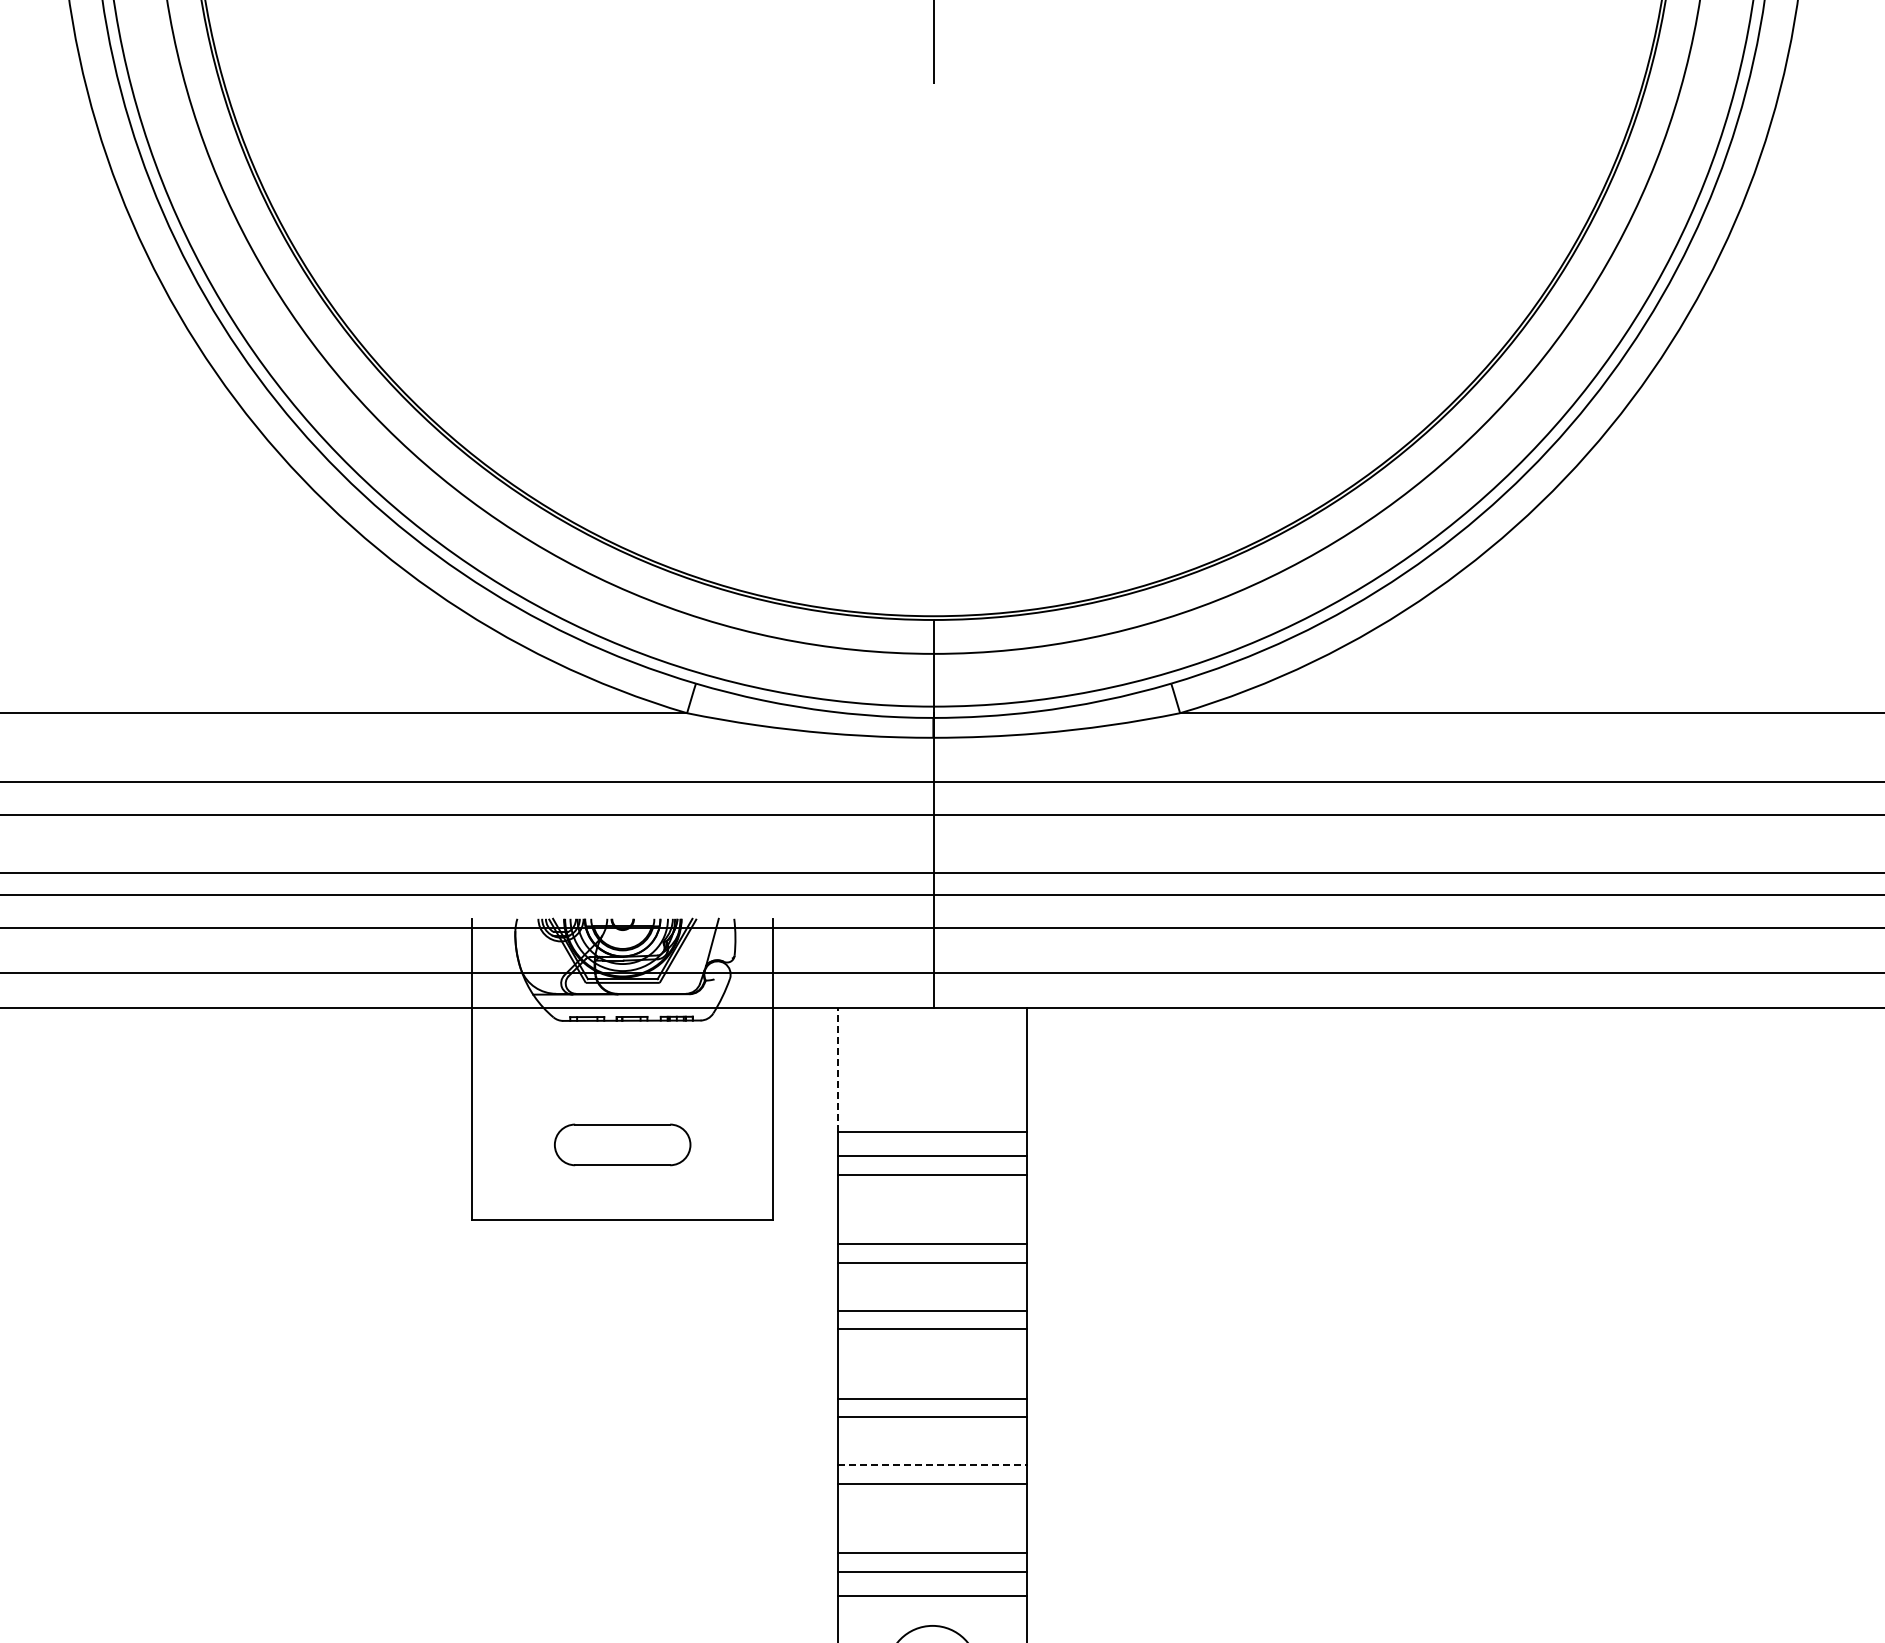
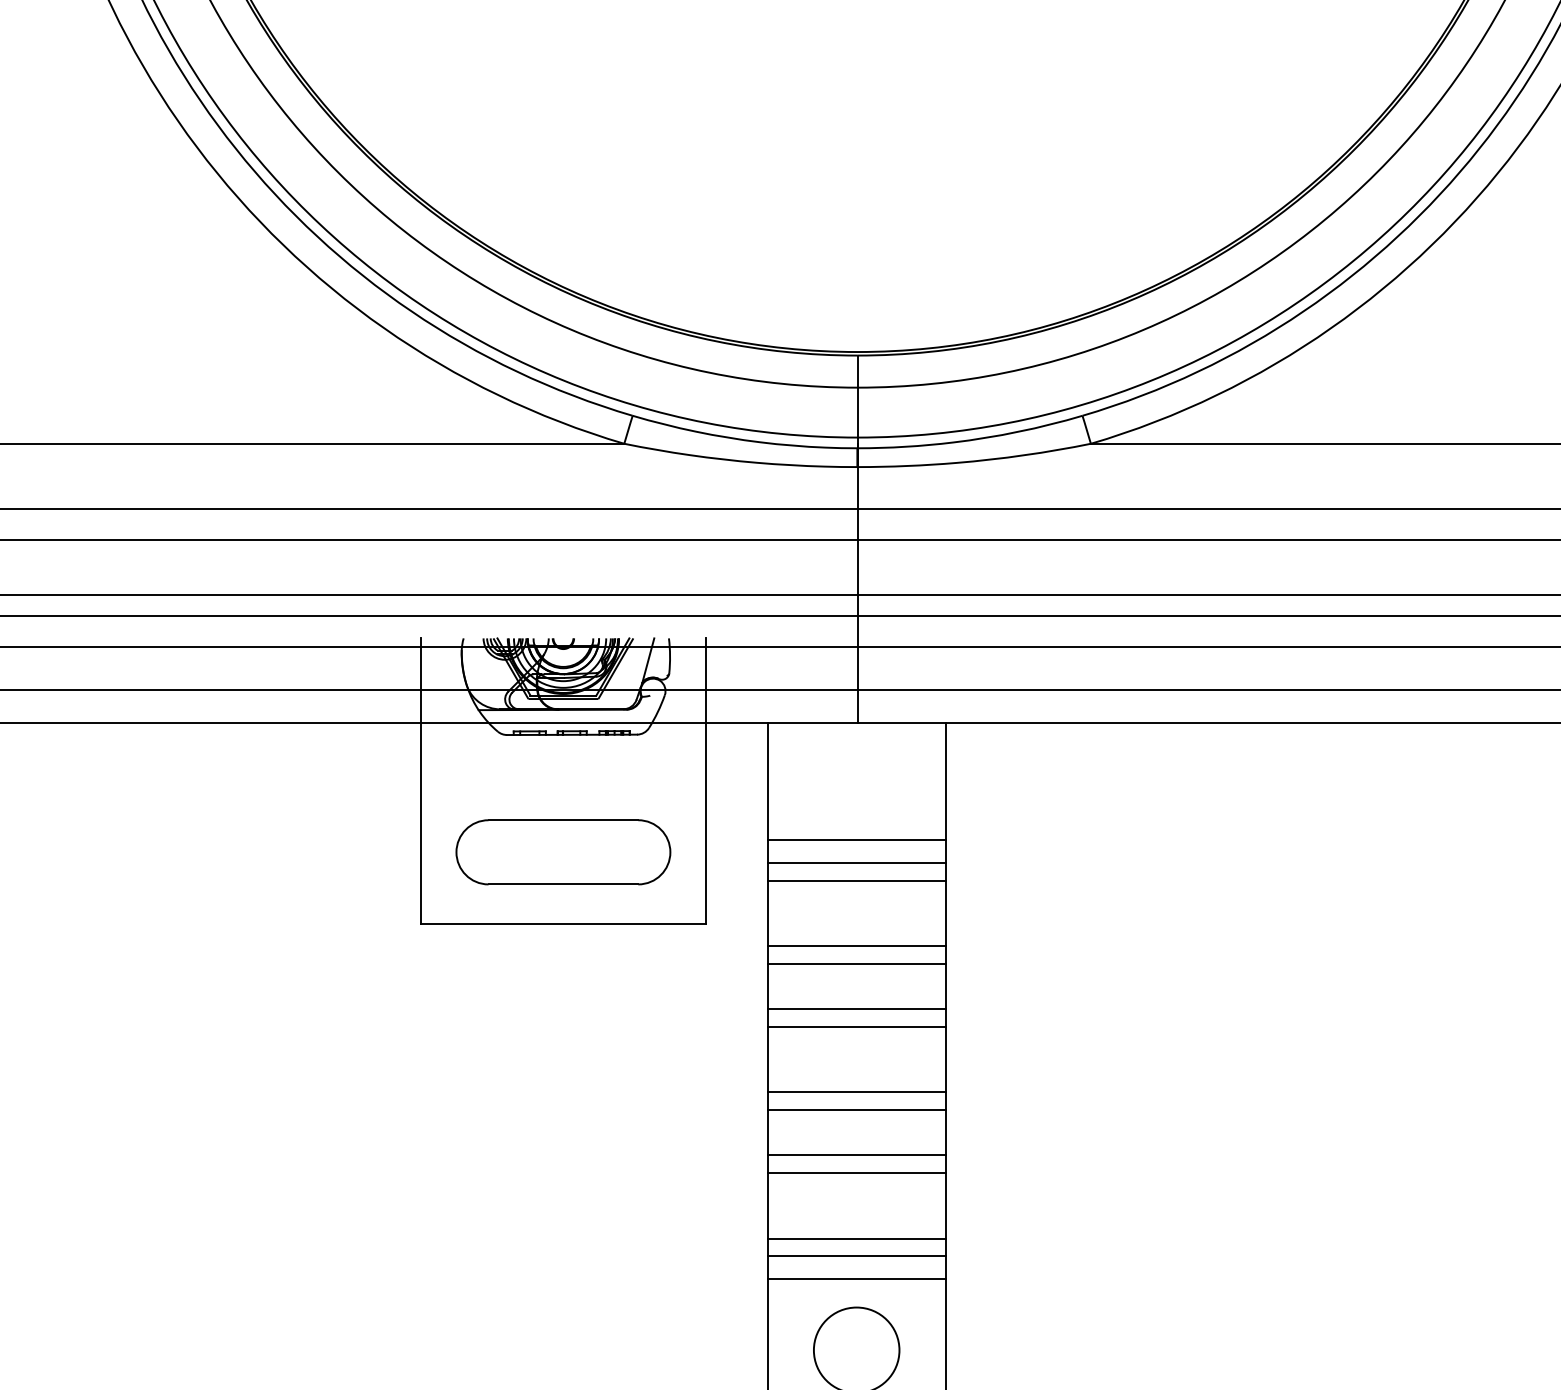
line: (838, 1069) -> (767, 780), dashed -> solid
part: (622, 1144) -> (563, 851), size x1.67
line: (933, 1465) -> (857, 1155), dashed -> solid

